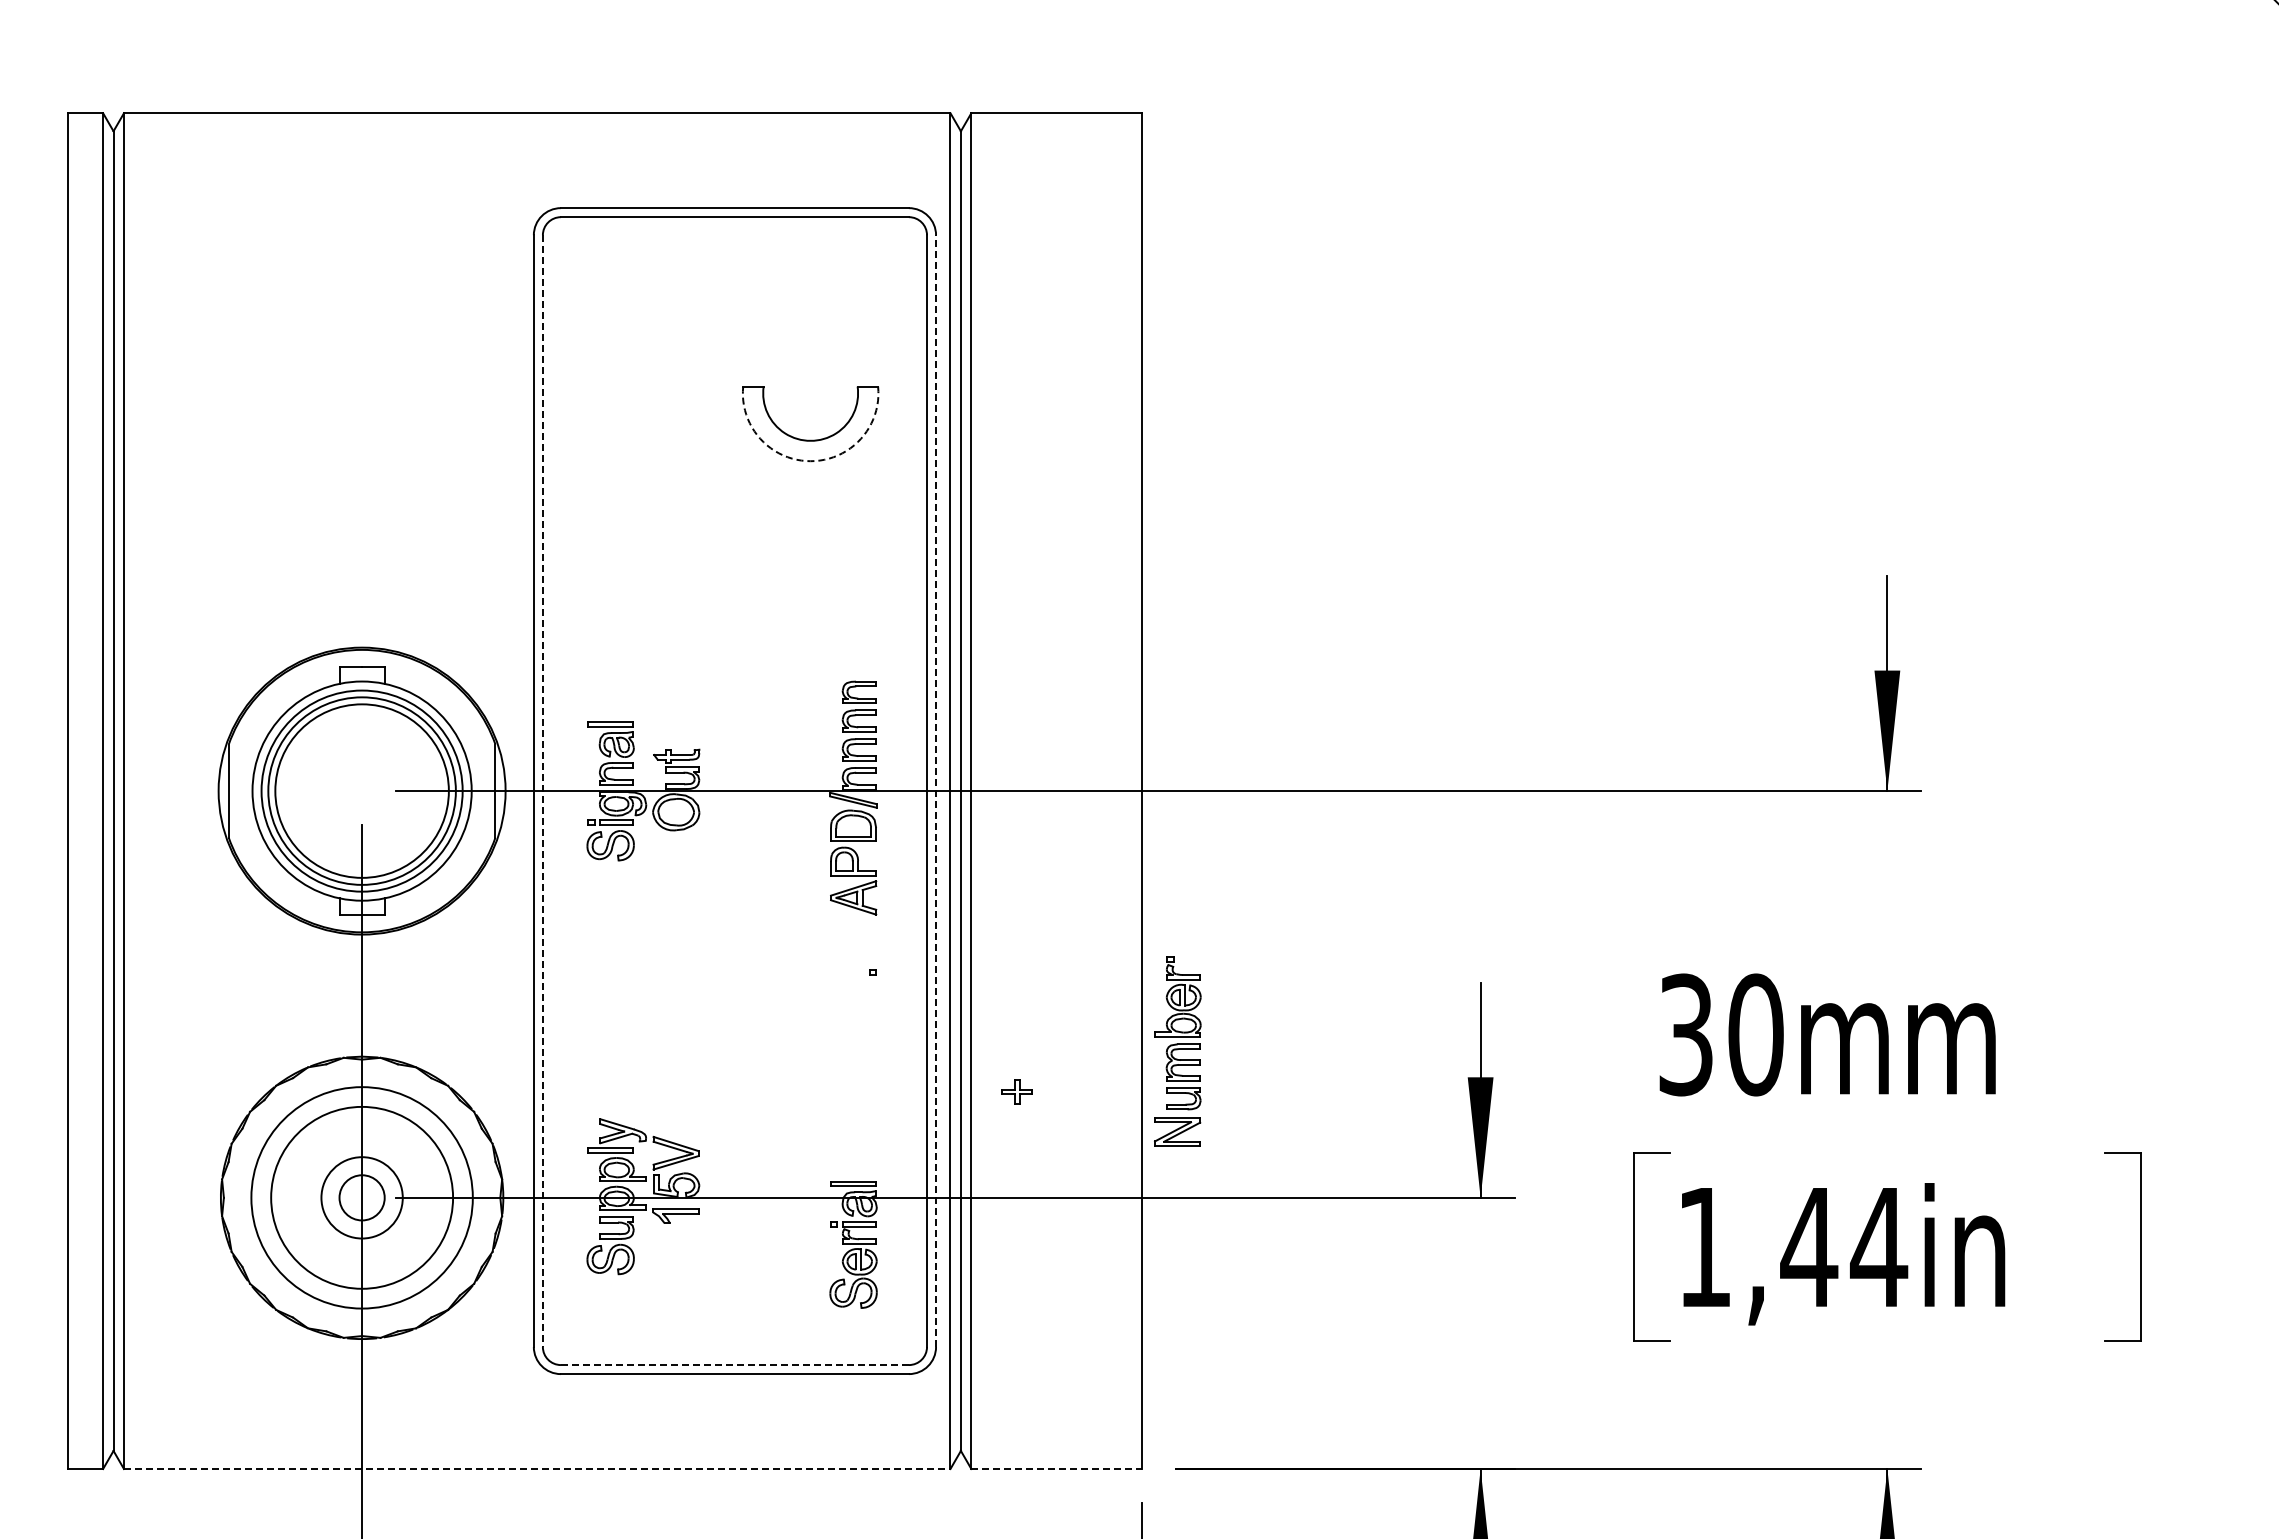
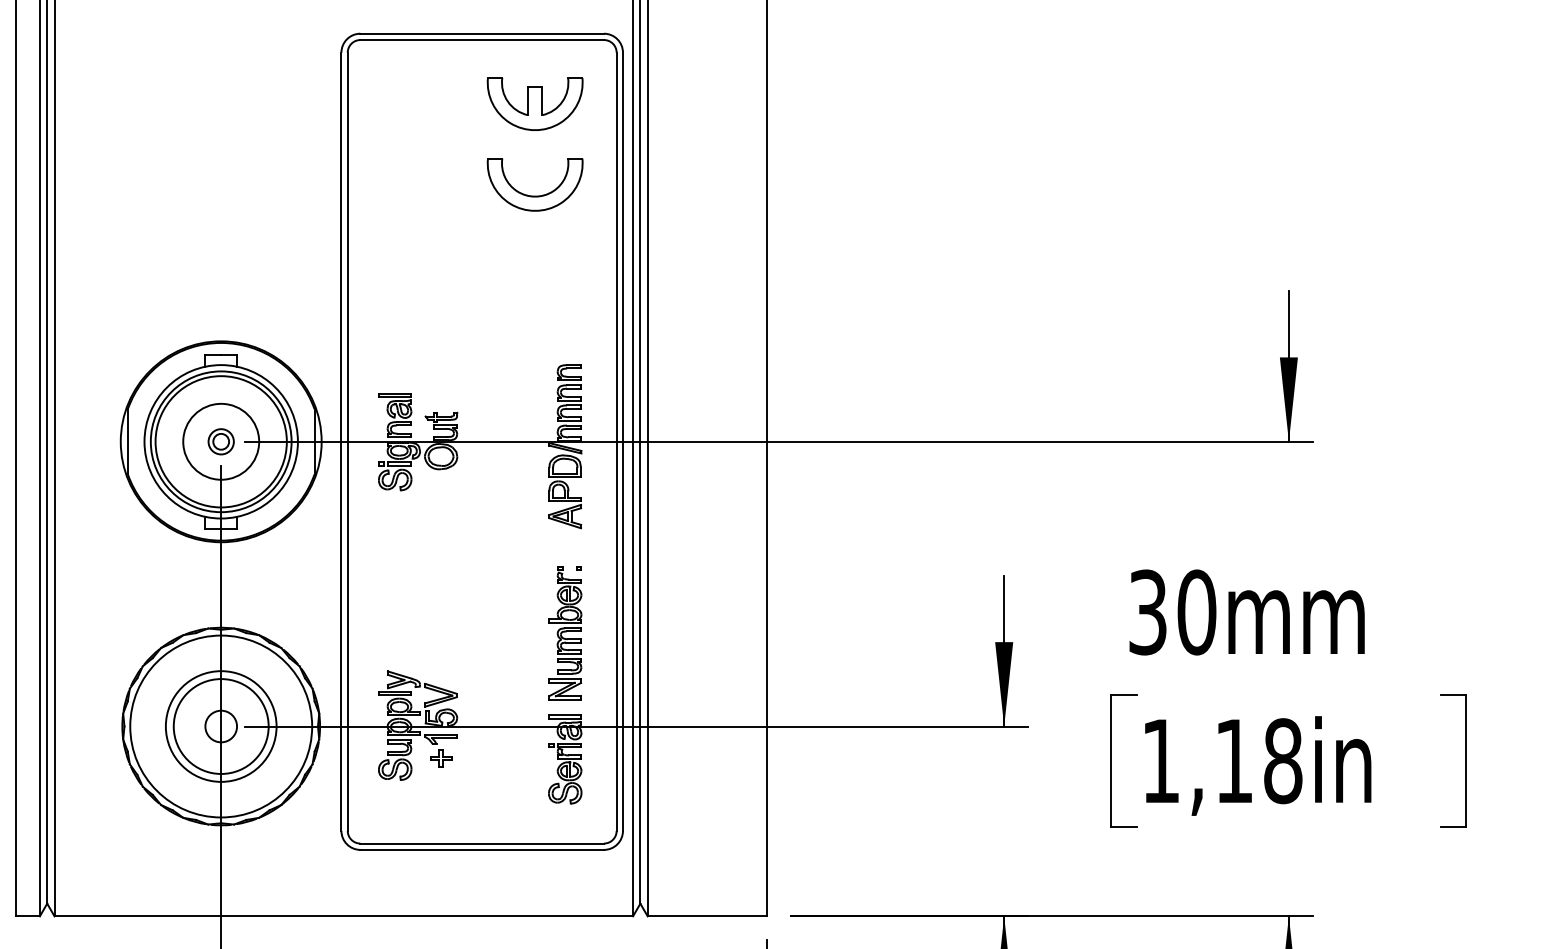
part: (810, 308) -> (535, 103), added
arc: (810, 461) -> (535, 211), dashed -> solid
circle: (361, 790) -> (220, 441), size x0.62
part: (362, 791) -> (221, 442), added
line: (542, 791) -> (347, 442), dashed -> solid
line: (936, 791) -> (623, 442), dashed -> solid
part: (1177, 1051) -> (565, 633), moved
part: (1016, 1091) -> (440, 758), moved
circle: (361, 1197) -> (220, 726), size x1.67
circle: (362, 1197) -> (221, 726), size x0.71
circle: (362, 1197) -> (221, 726), size x1.43
text: (1844, 1246) -> (1258, 760), 1,44in -> 1,18in
line: (734, 1365) -> (481, 843), dashed -> solid
line: (537, 1469) -> (343, 916), dashed -> solid
line: (1057, 1469) -> (707, 916), dashed -> solid

